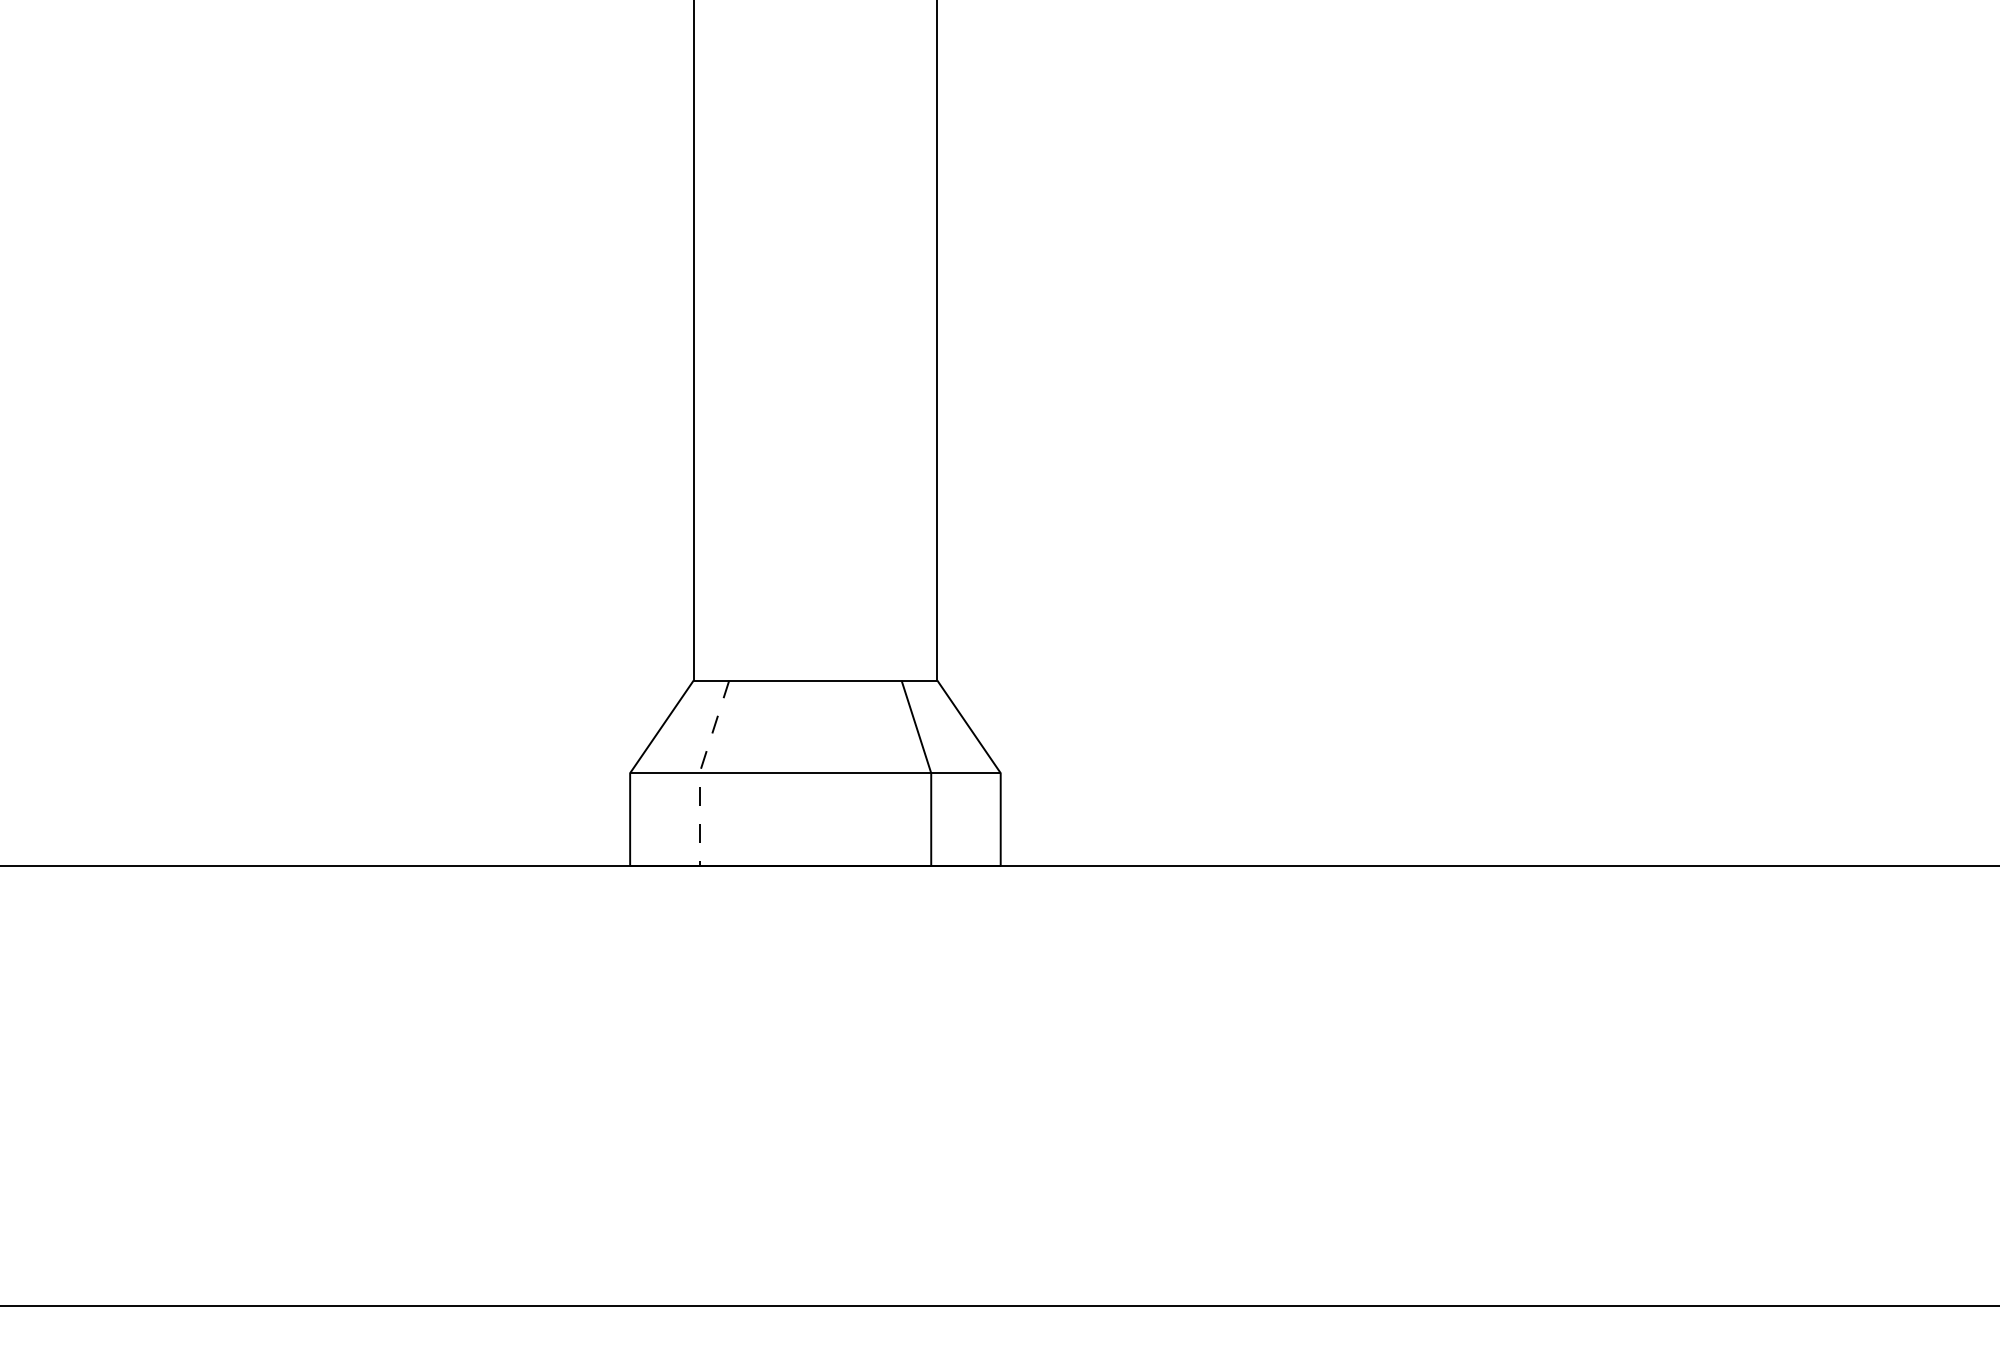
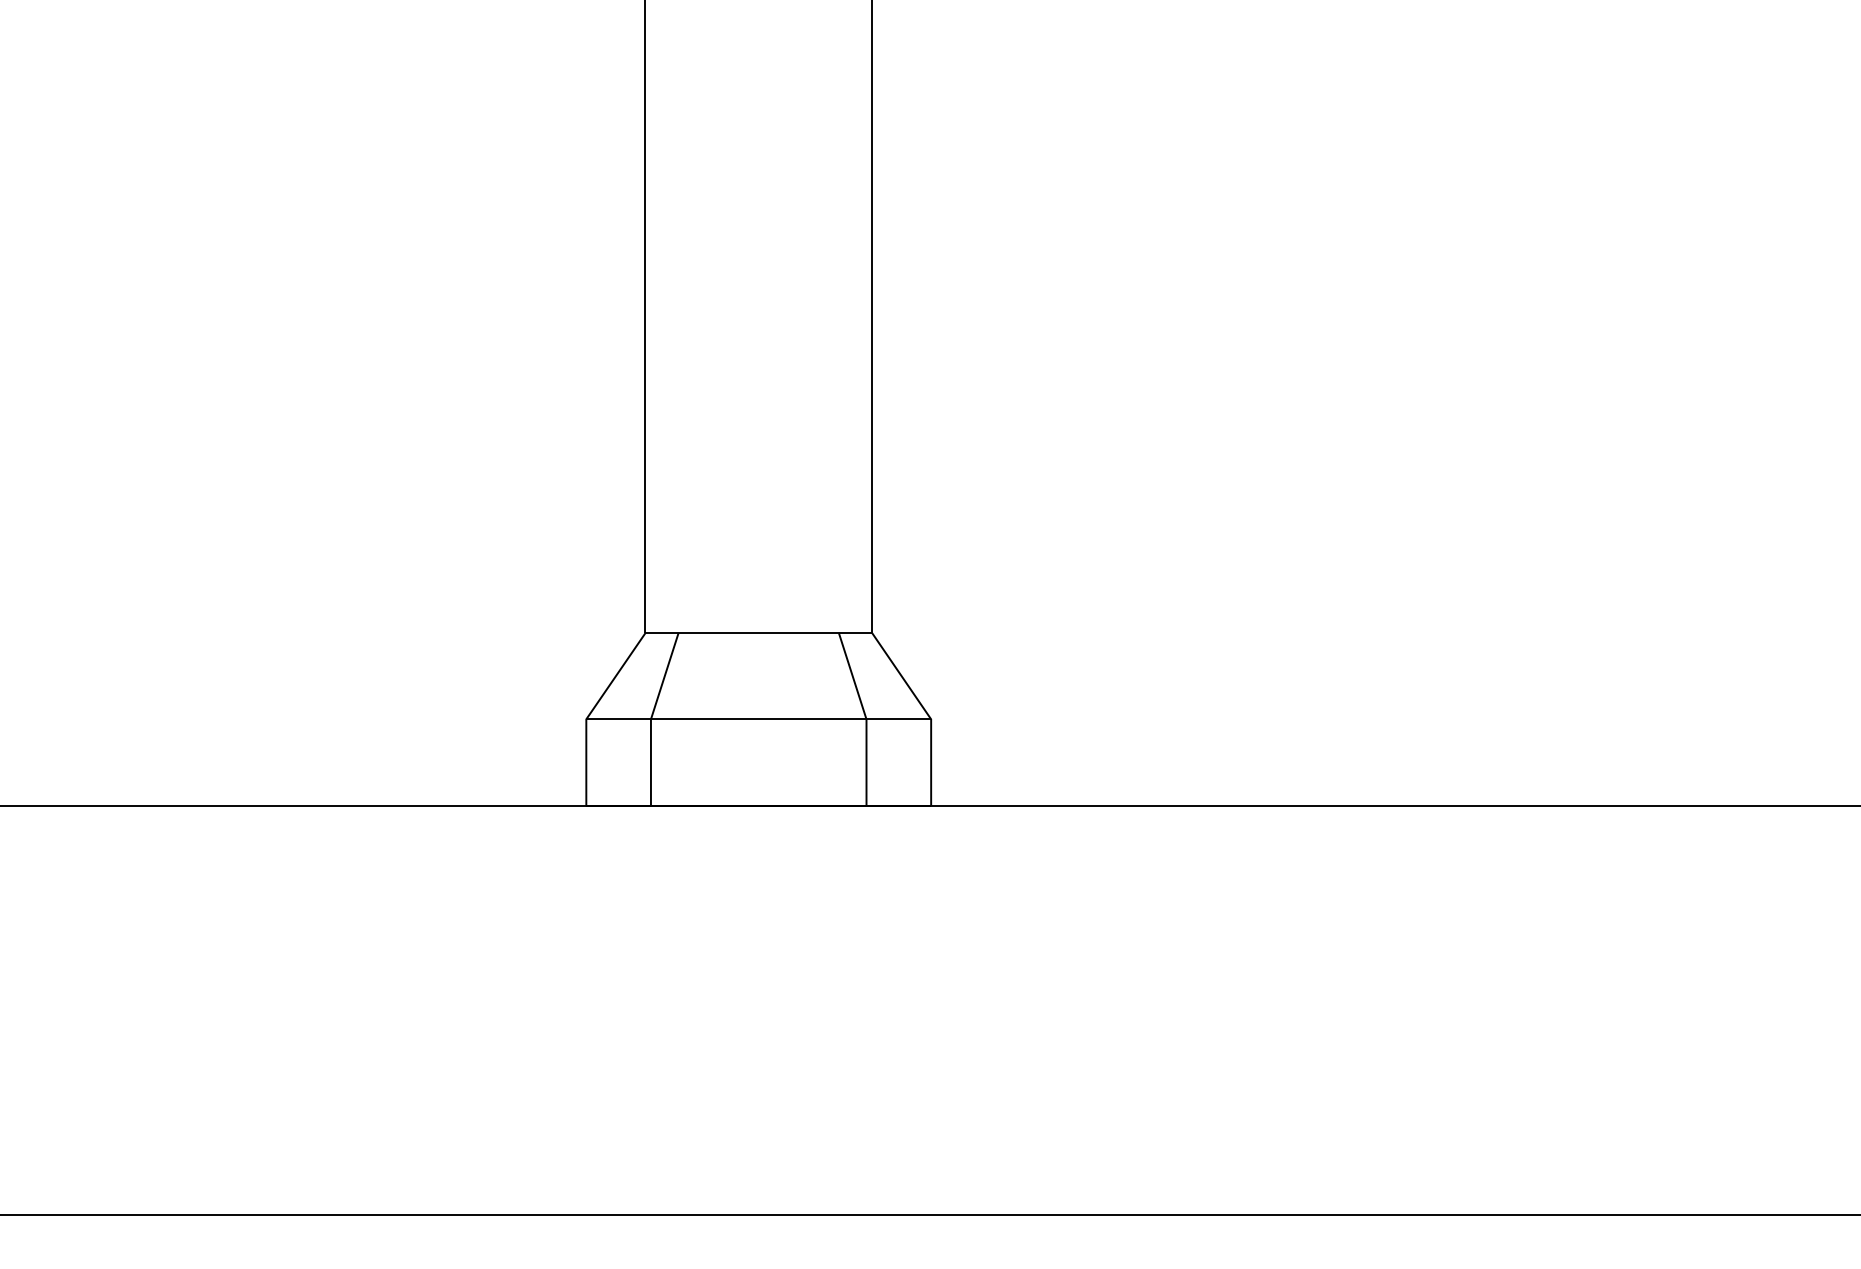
line: (700, 772) -> (651, 718), dashed -> solid

